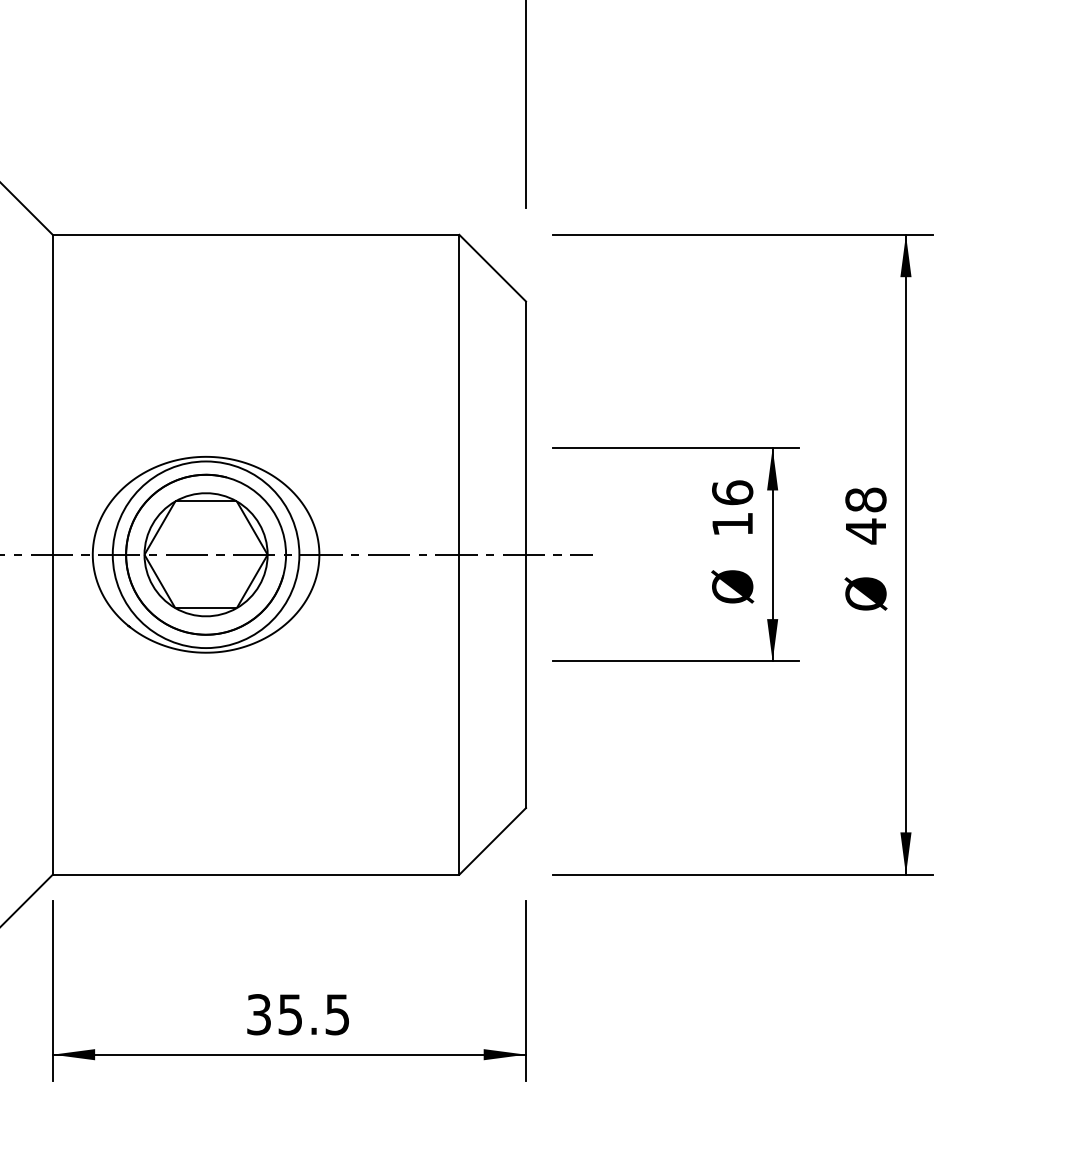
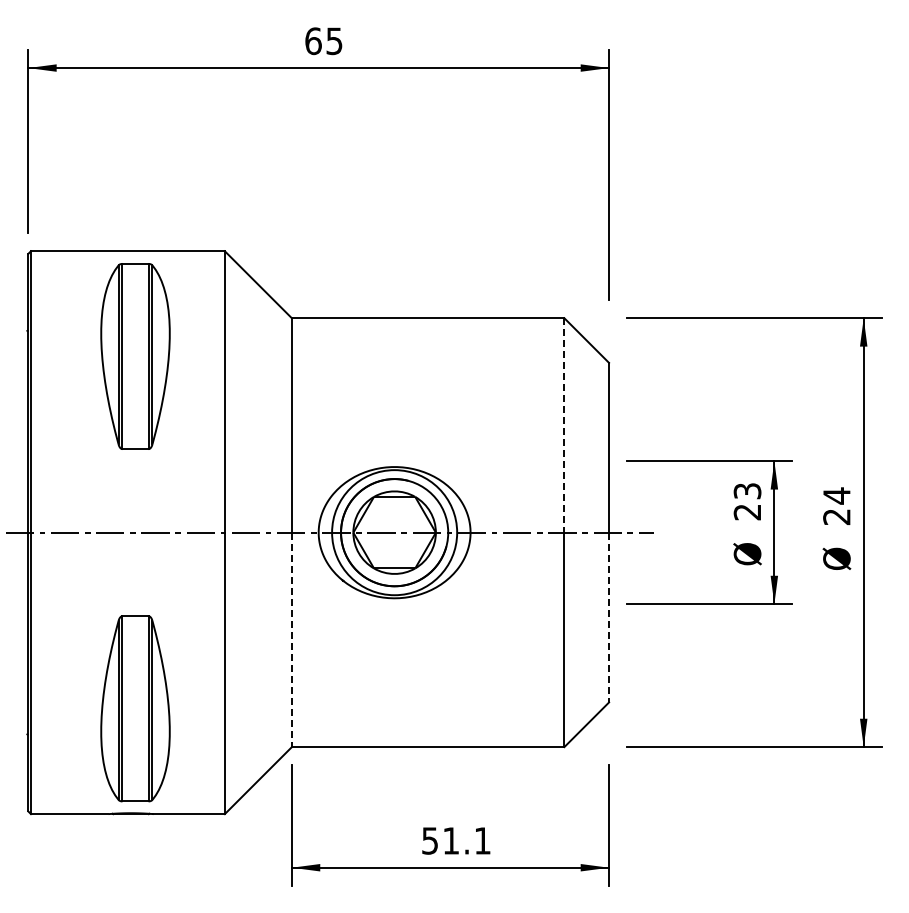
line: (459, 394) -> (564, 425), solid -> dashed
text: (732, 508) -> (747, 501), 16 -> 23
text: (865, 515) -> (836, 506), 48 -> 24
line: (526, 681) -> (609, 617), solid -> dashed
line: (52, 715) -> (291, 640), solid -> dashed
text: (298, 1014) -> (456, 840), 35.5 -> 51.1

